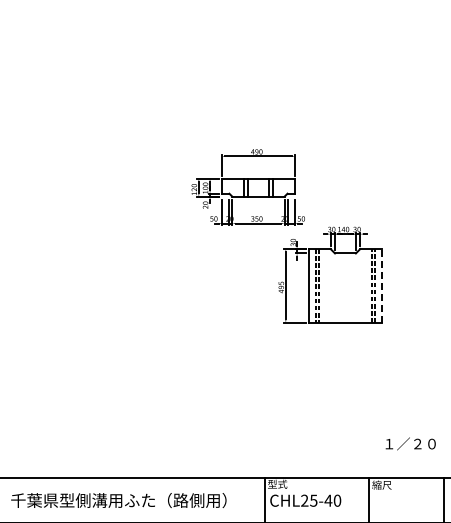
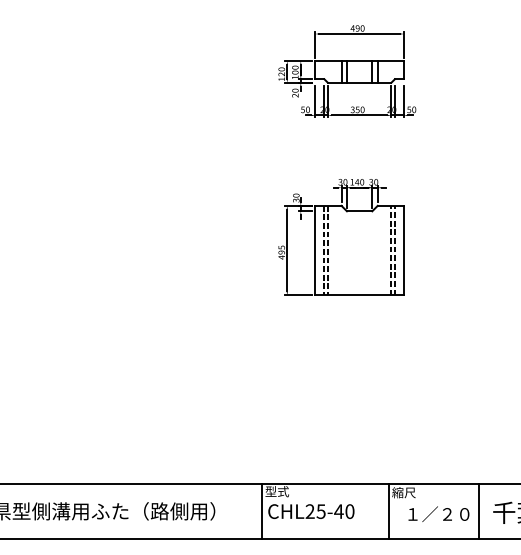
part: (247, 187) -> (346, 71), moved
line: (381, 285) -> (403, 250), dashed -> solid
text: (410, 443) -> (438, 513), moved

